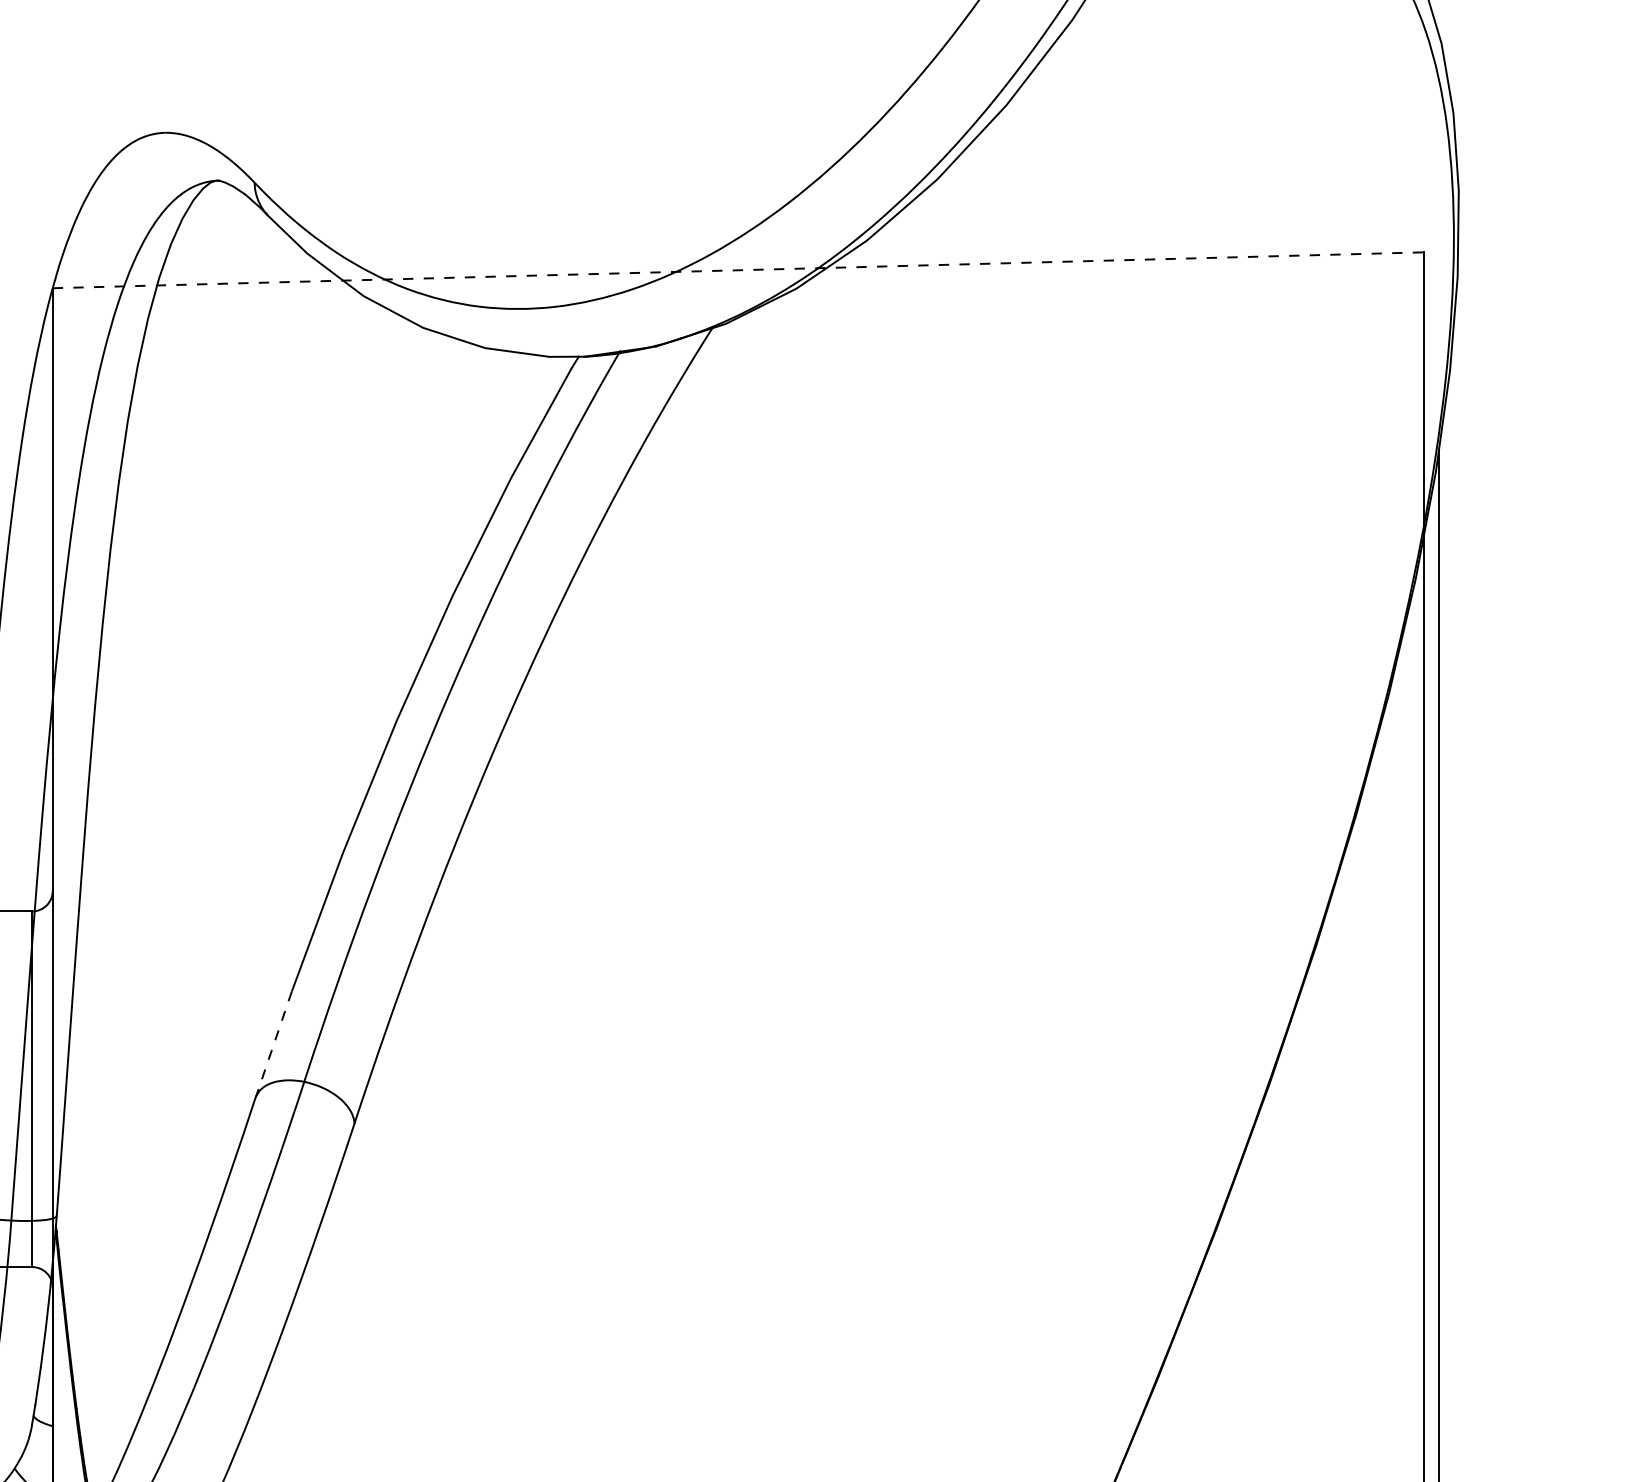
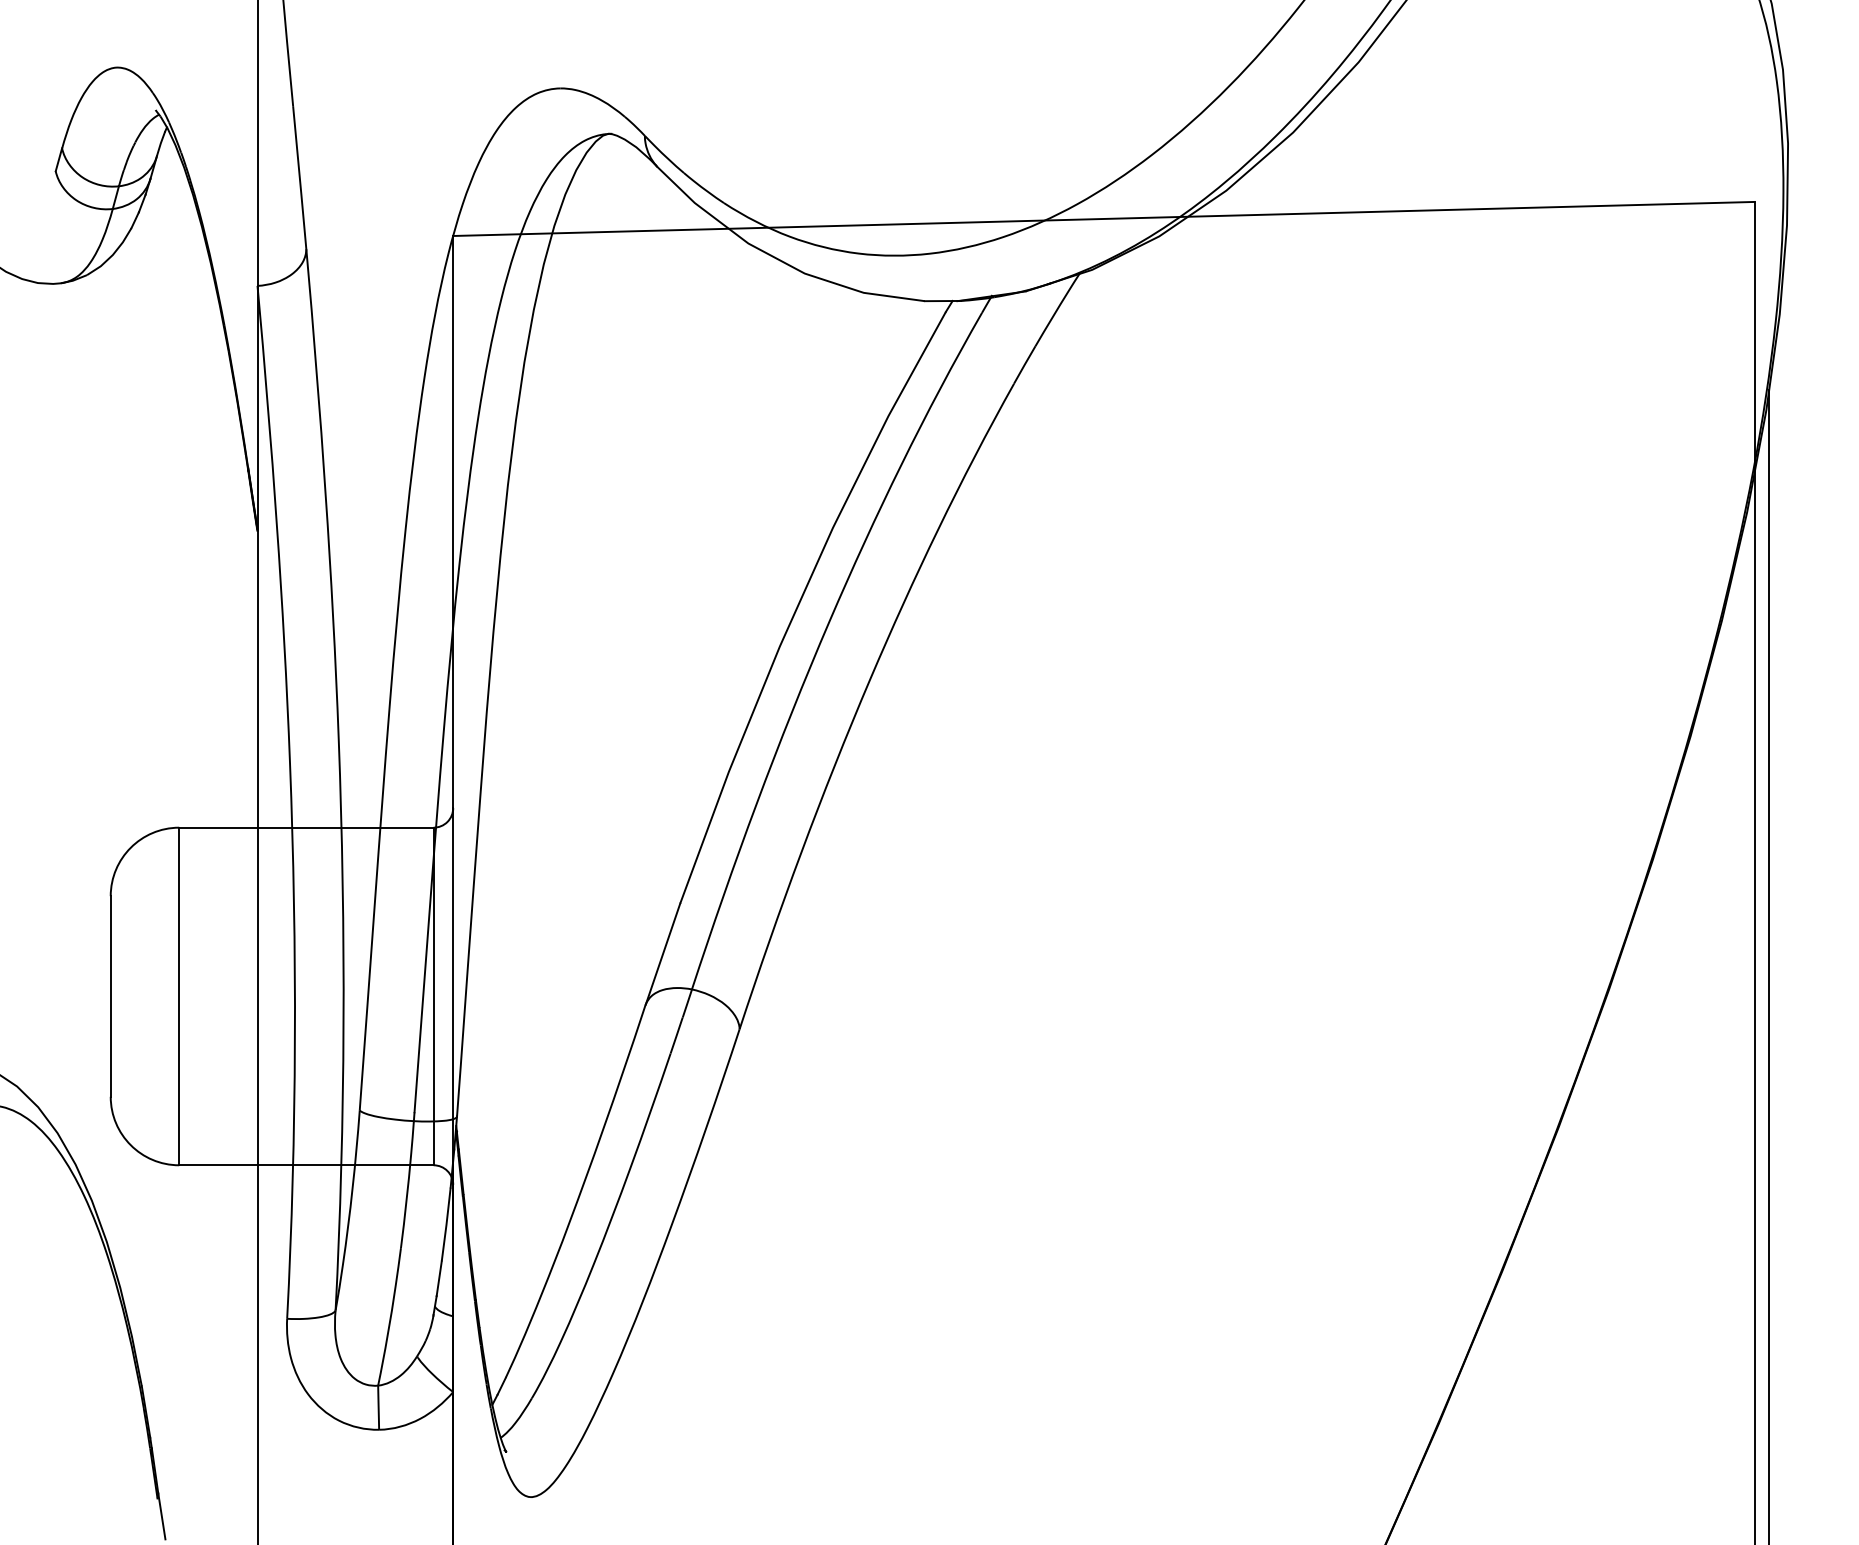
line: (737, 269) -> (1103, 218), dashed -> solid
line: (273, 1045) -> (662, 954), dashed -> solid

